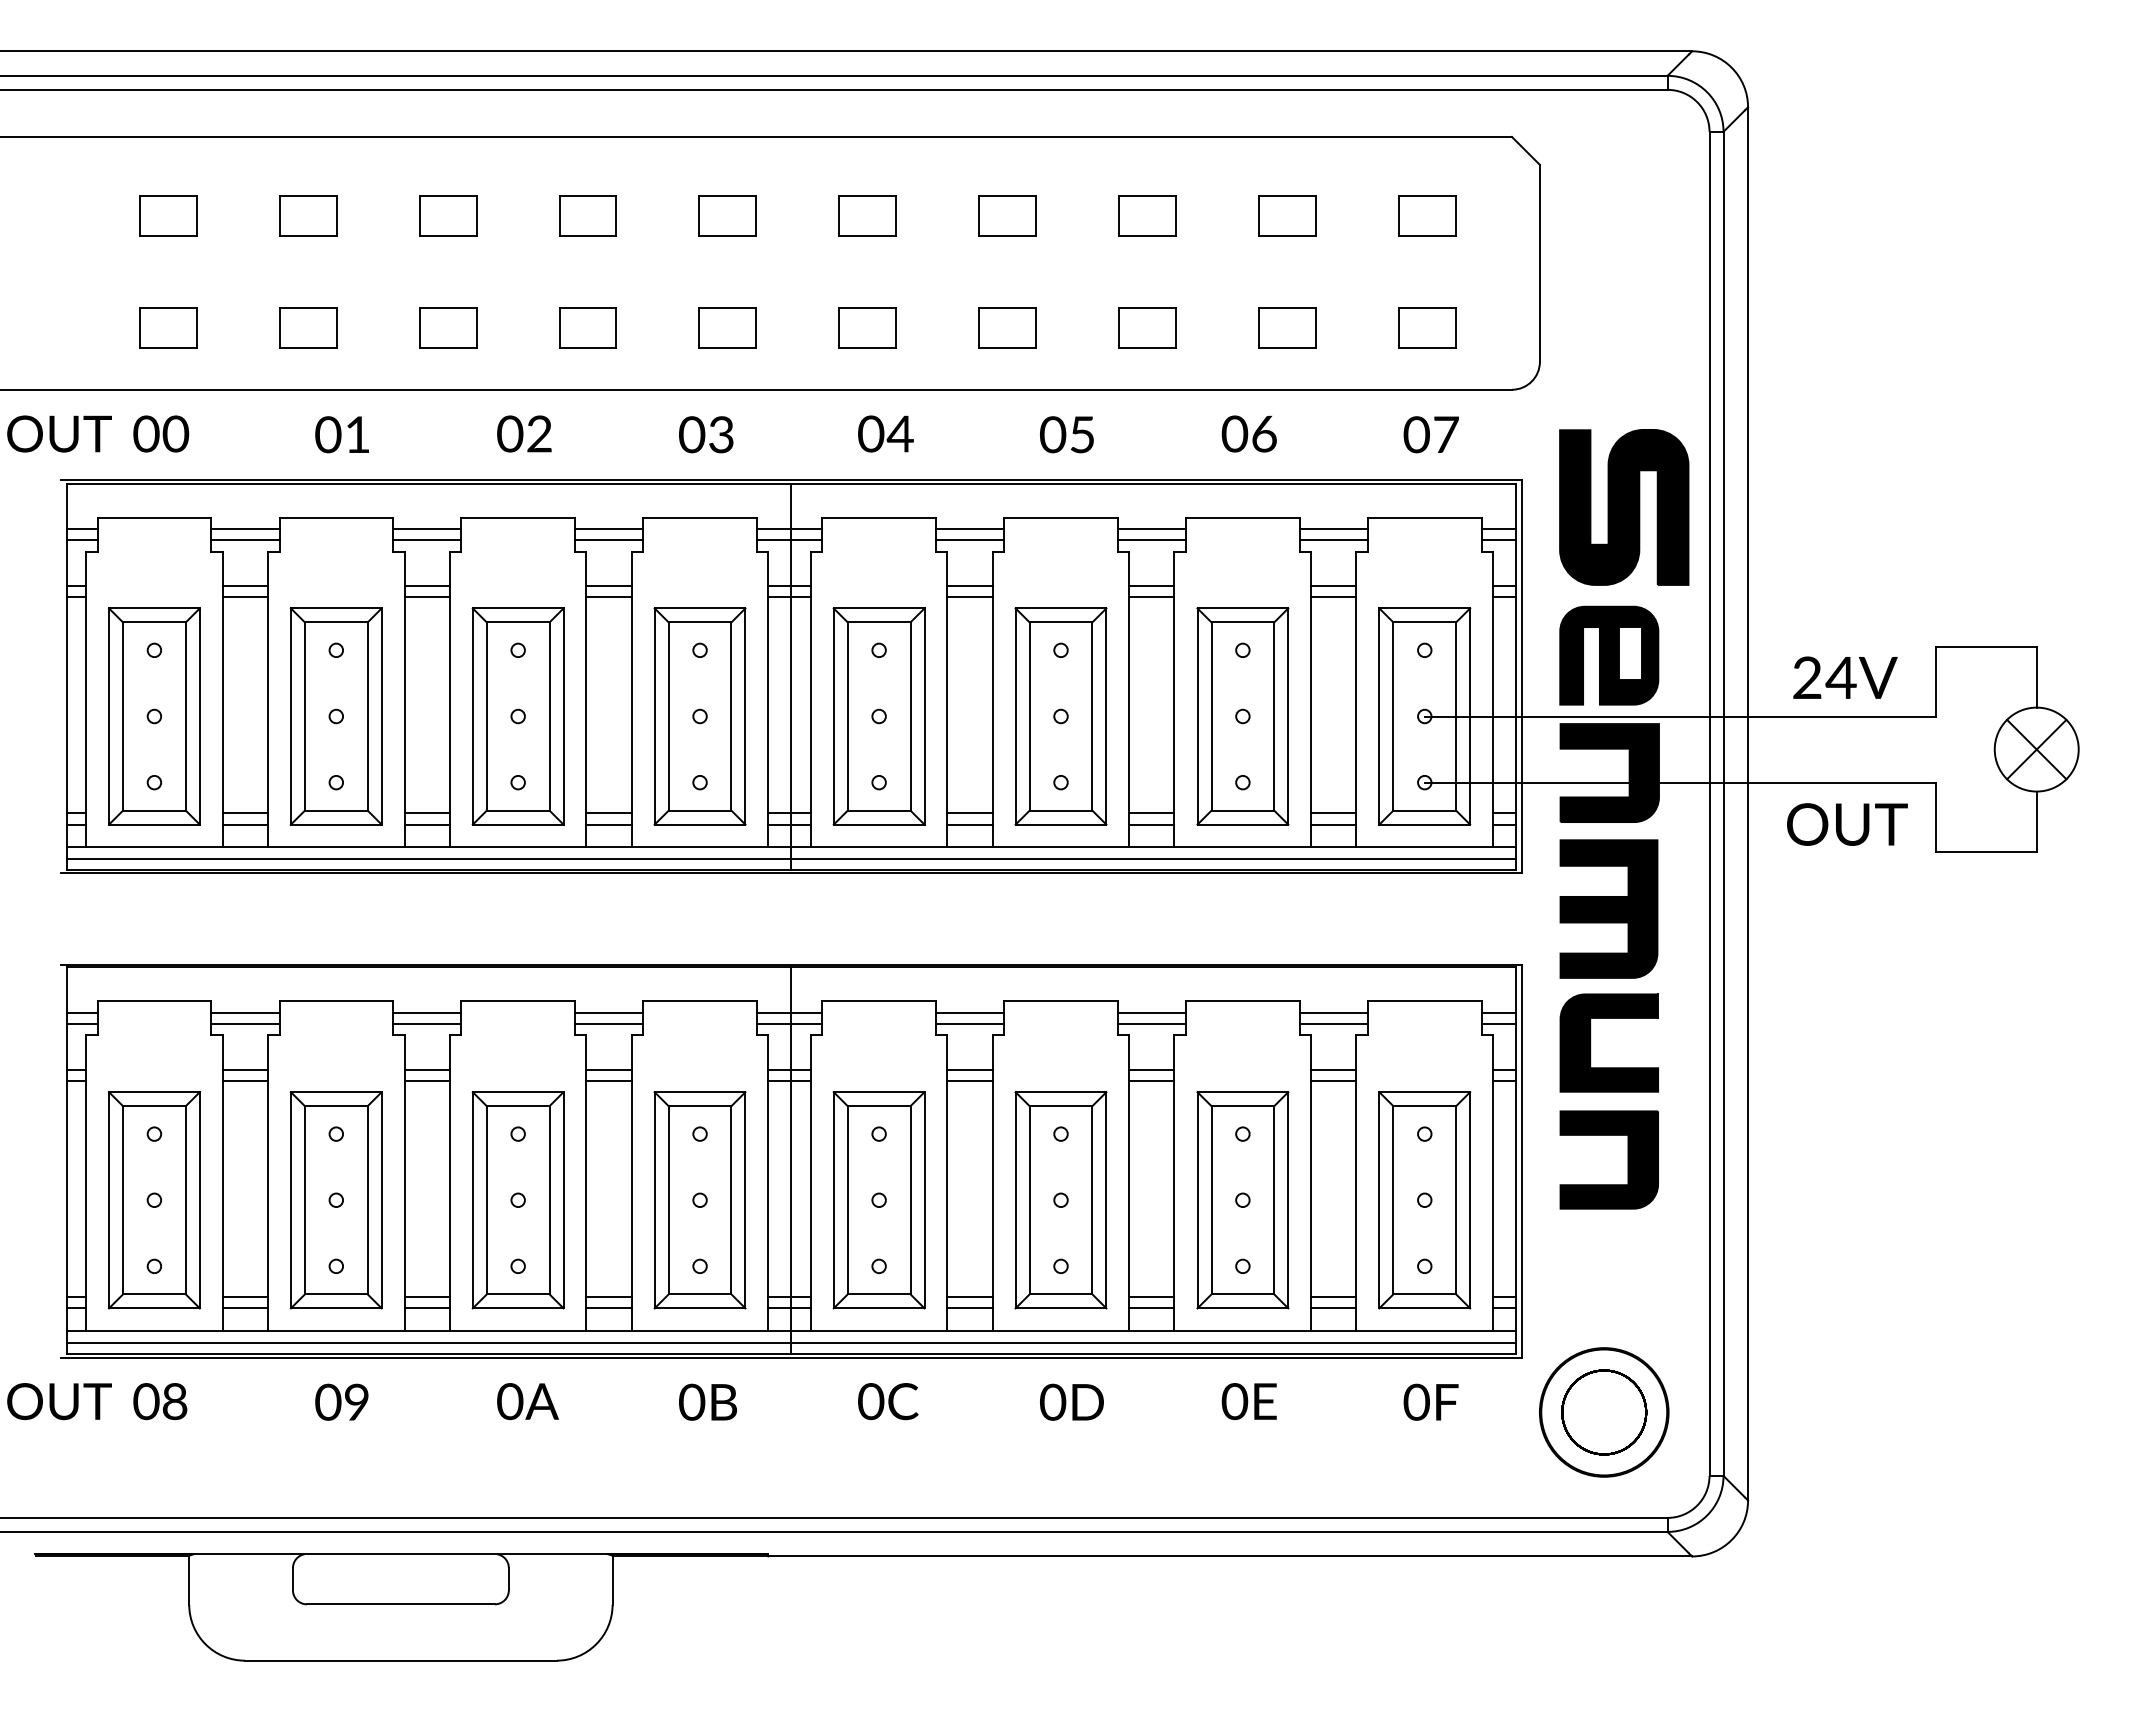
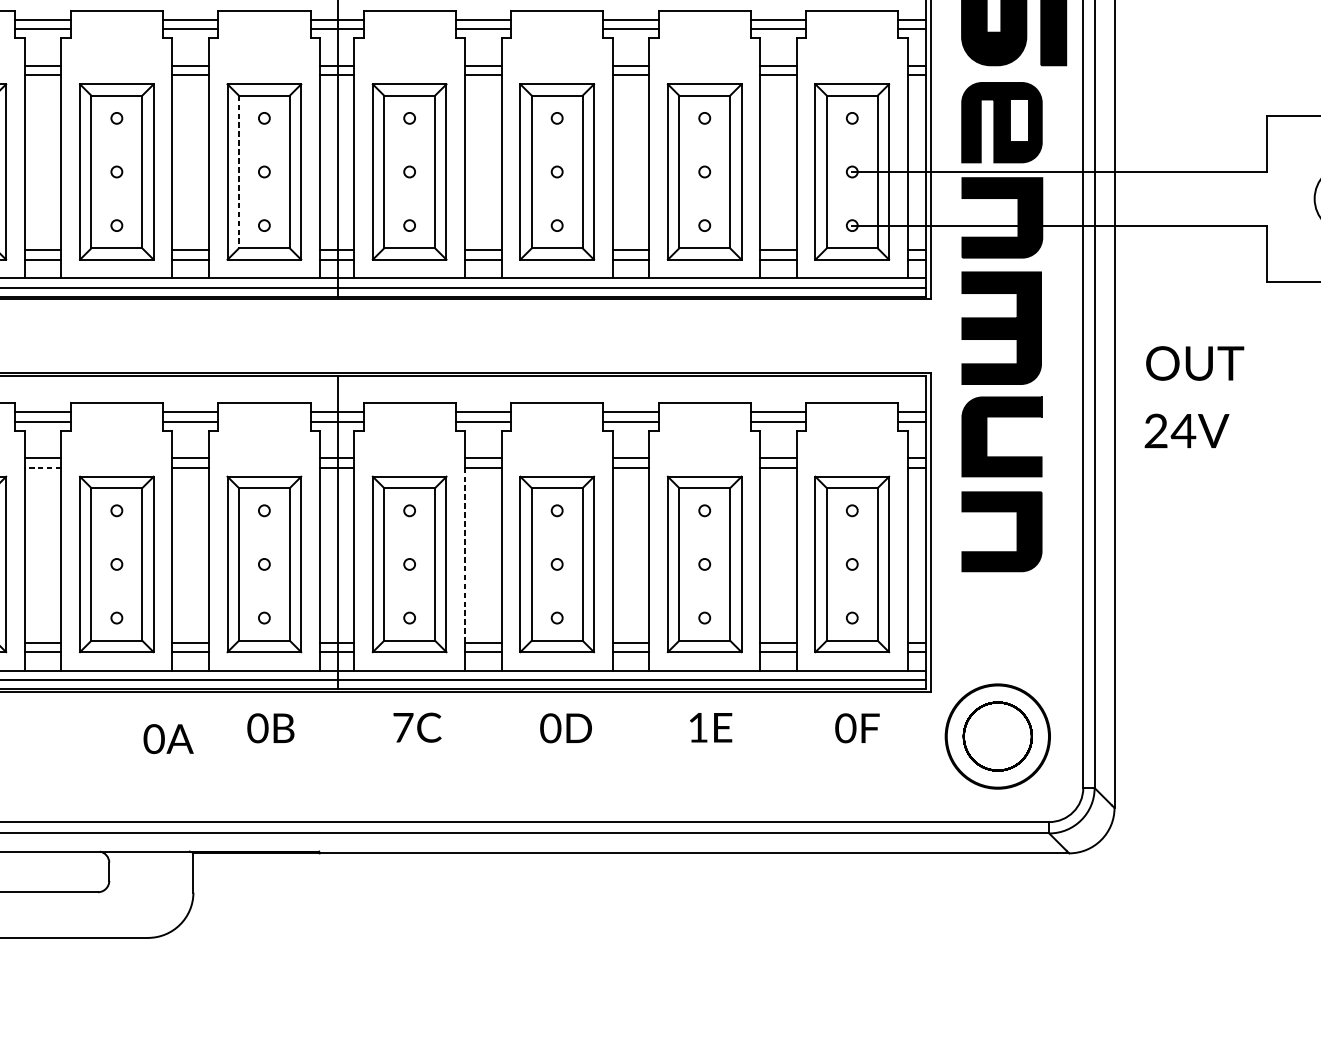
text: (1845, 677) -> (1187, 430), moved
line: (668, 717) -> (238, 172), solid -> dashed
text: (1847, 824) -> (1195, 363), moved
line: (427, 1081) -> (43, 468), solid -> dashed
line: (947, 1189) -> (465, 555), solid -> dashed
text: (527, 1401) -> (168, 739), moved
text: (871, 1401) -> (403, 727), 0C -> 7C
text: (1234, 1401) -> (697, 727), 0E -> 1E

